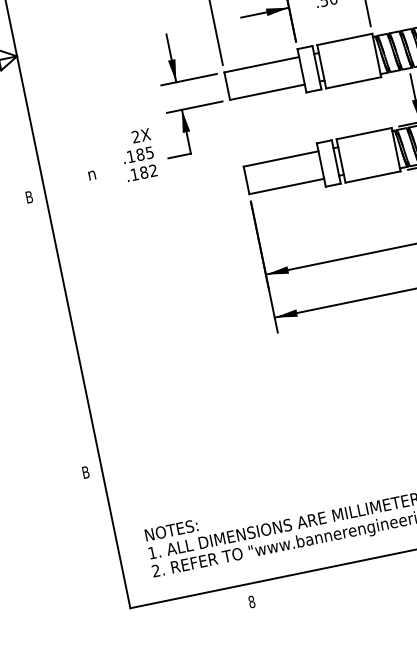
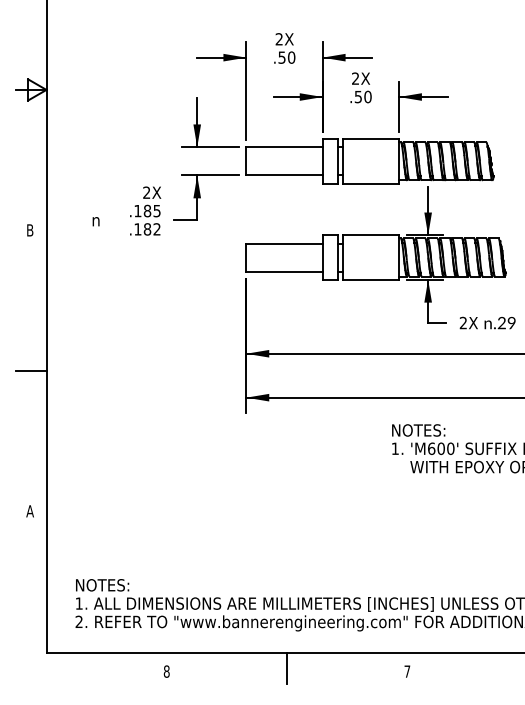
line: (57, 334) -> (30, 370), added
text: (85, 472) -> (29, 511), B -> A
line: (369, 574) -> (287, 668), added

